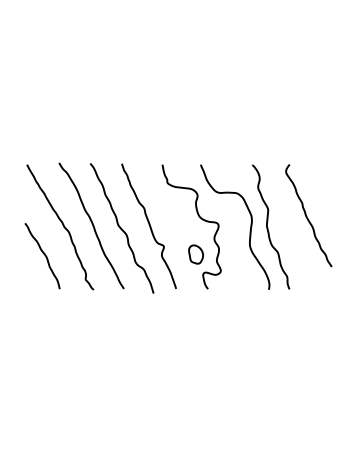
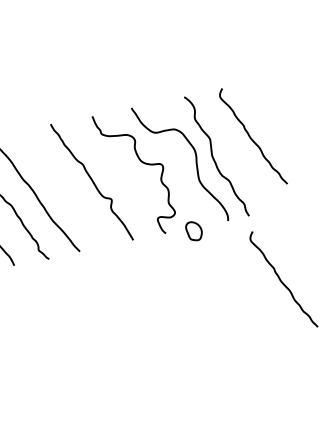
curve: (122, 228) -> (65, 190), removed
part: (195, 254) -> (193, 231), moved
curve: (307, 356) -> (282, 280), added

